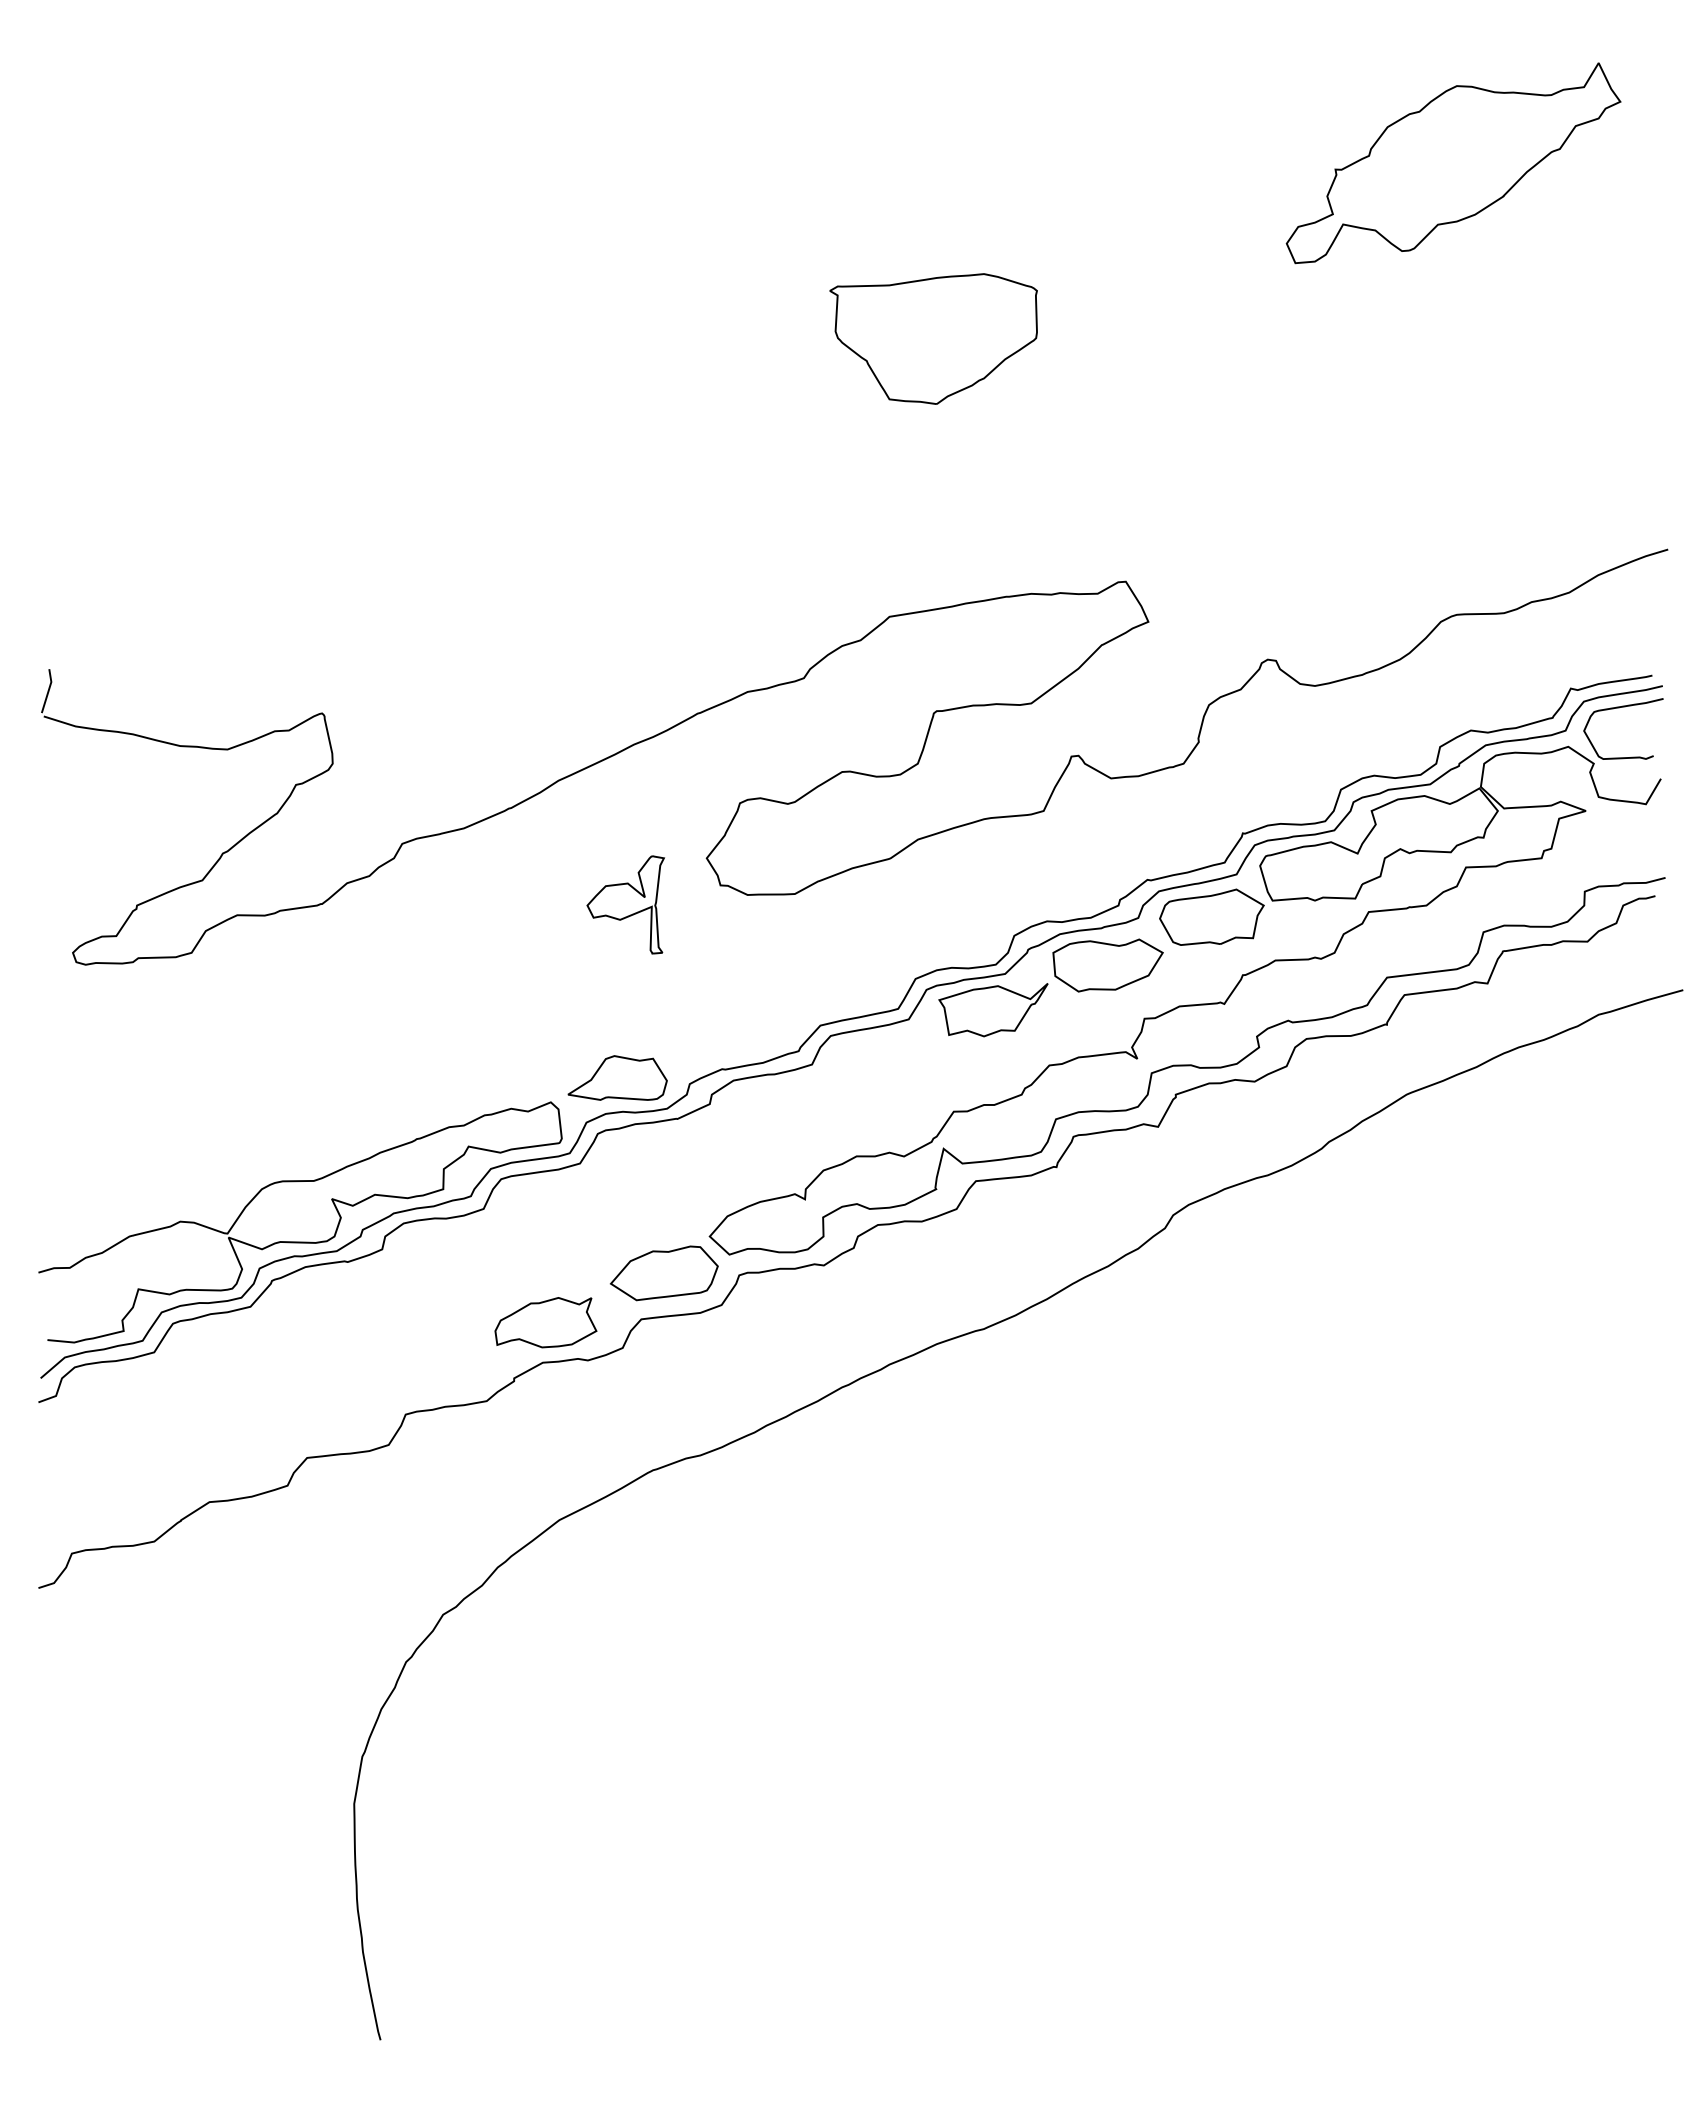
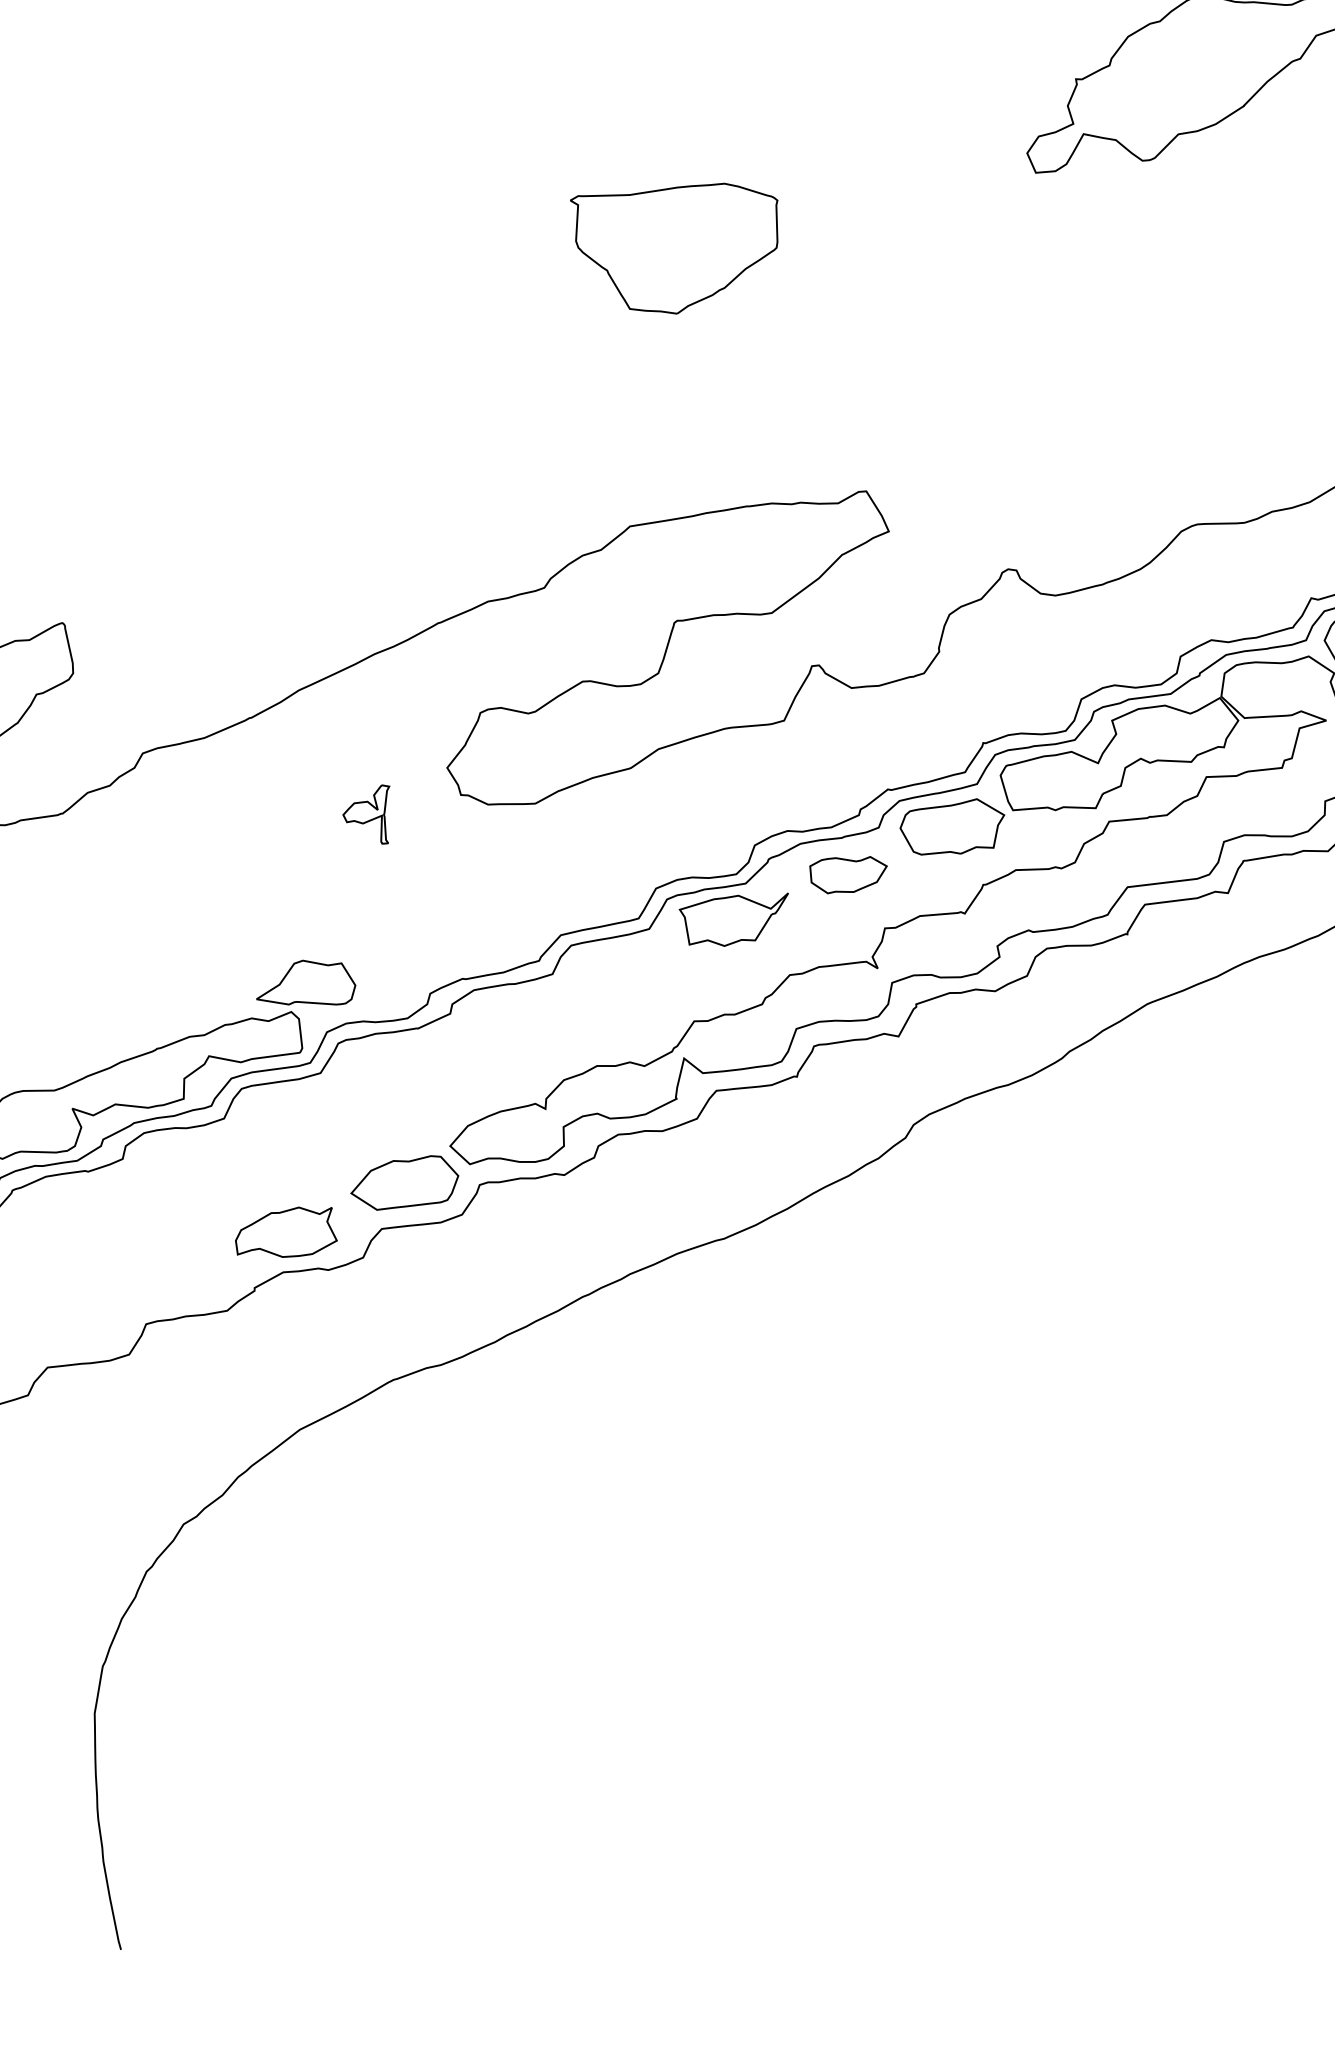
part: (625, 904) -> (365, 814), size x0.6
part: (1107, 965) -> (847, 875), size x0.7
part: (617, 1077) -> (305, 982), moved

